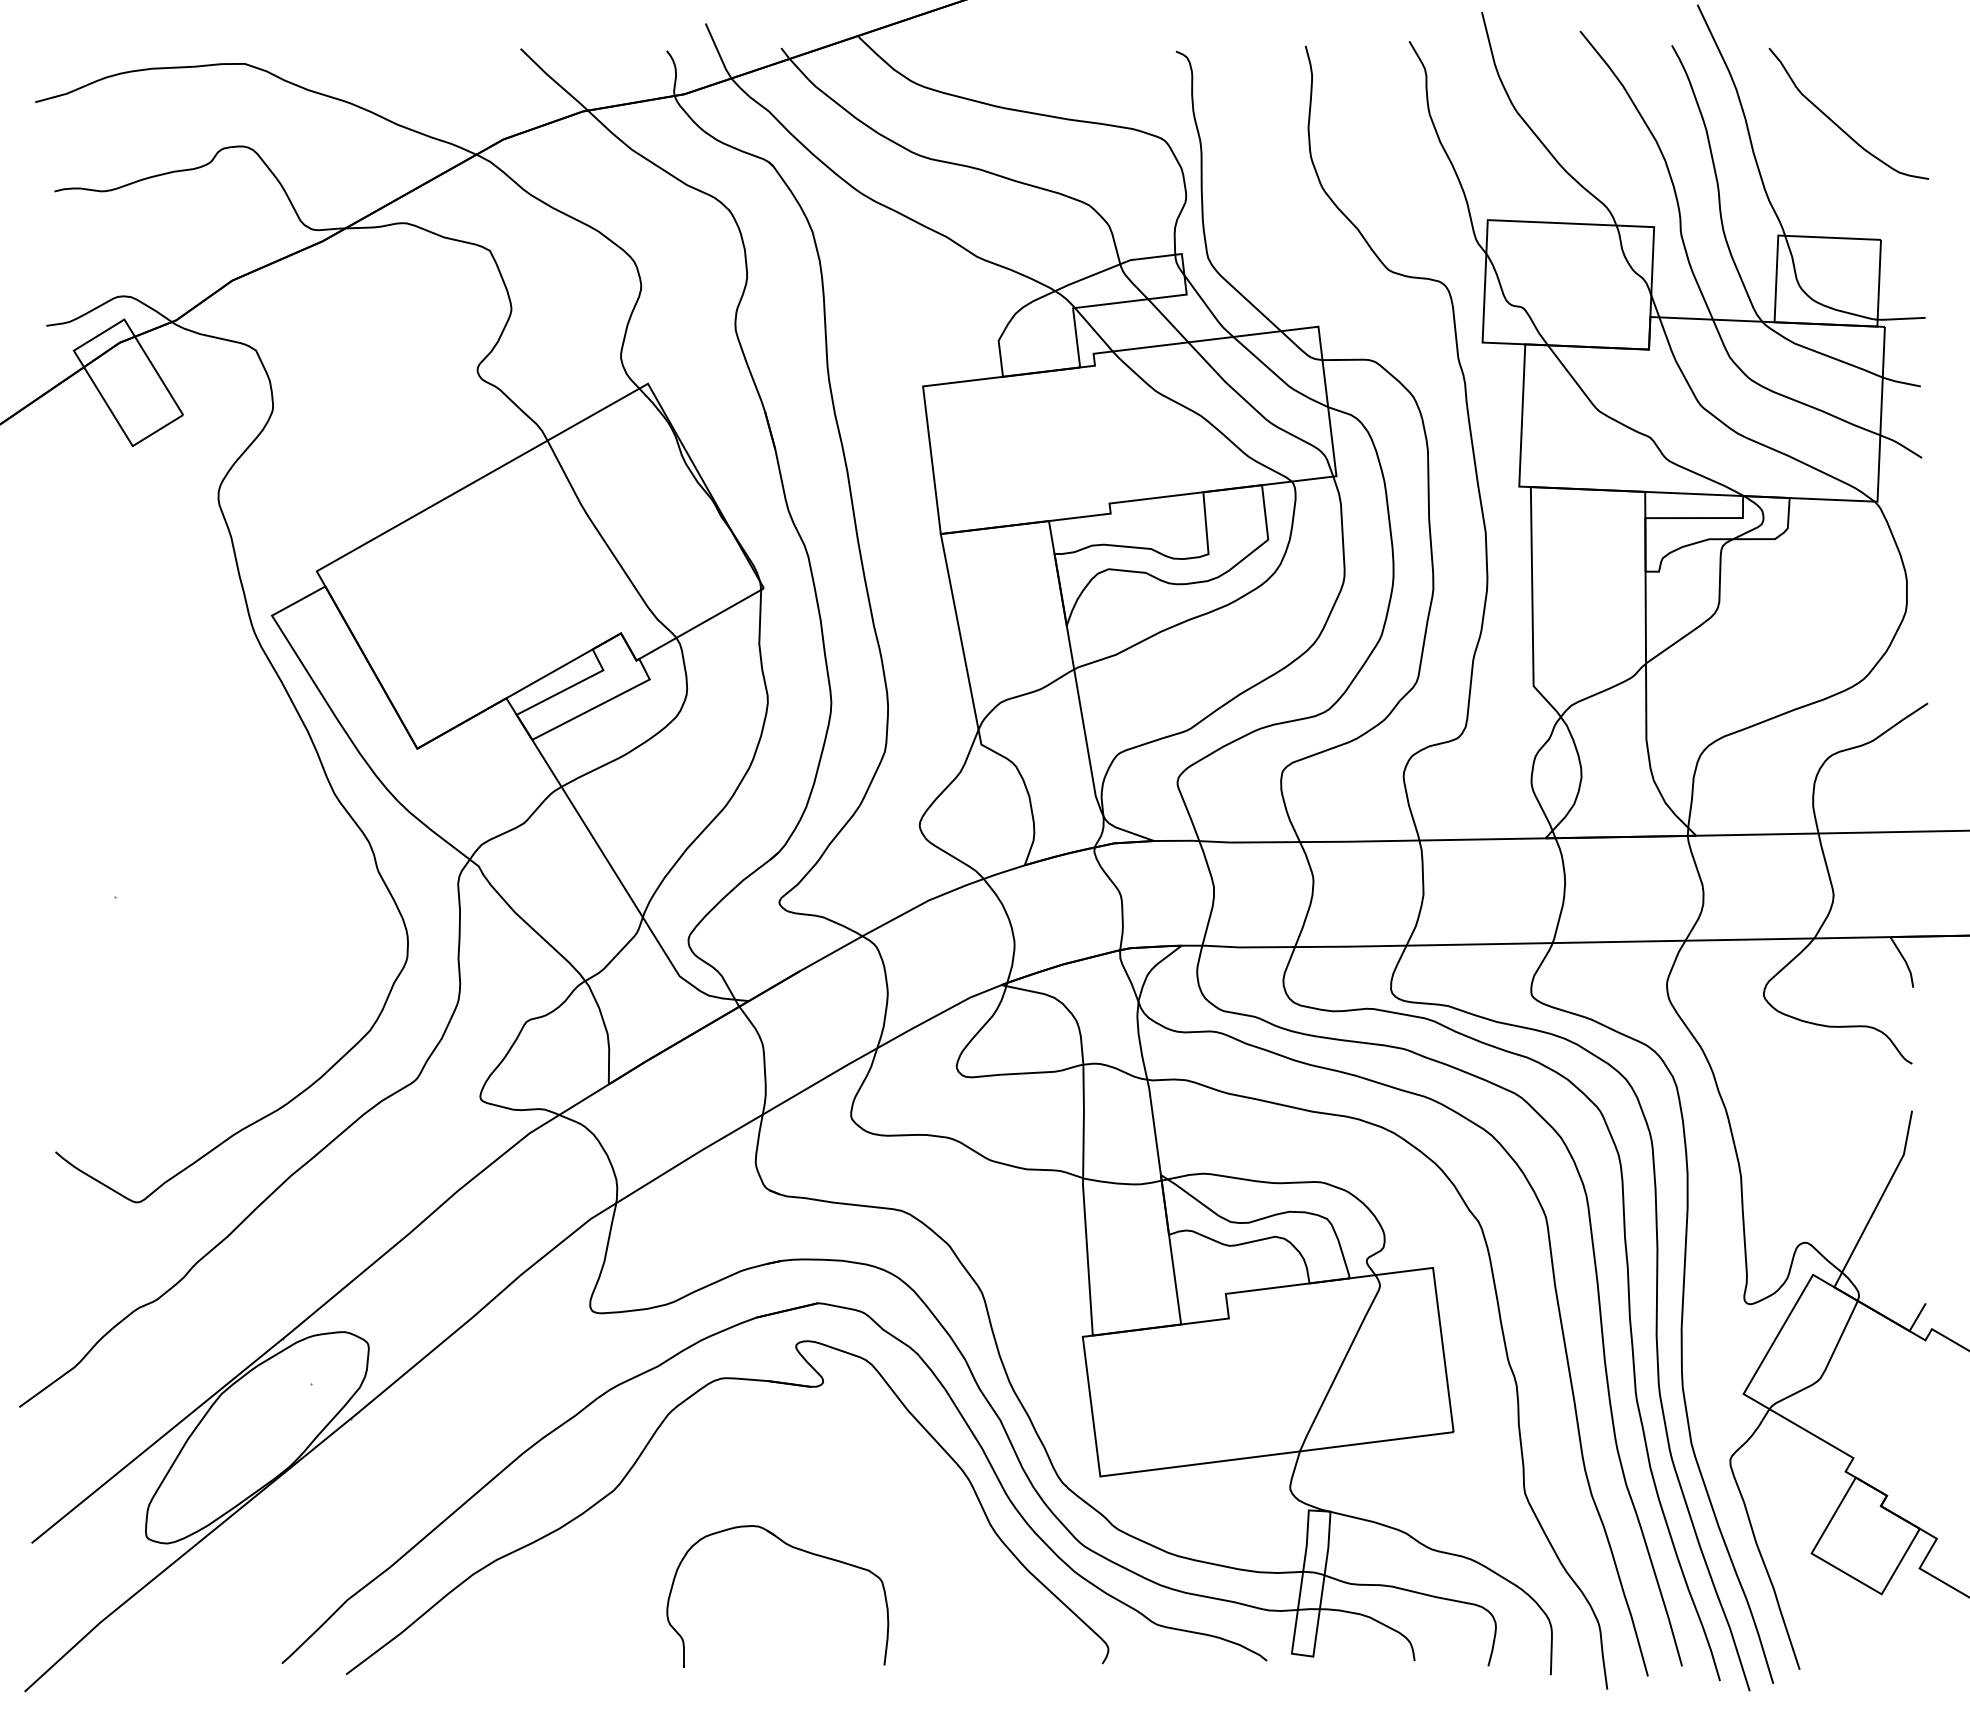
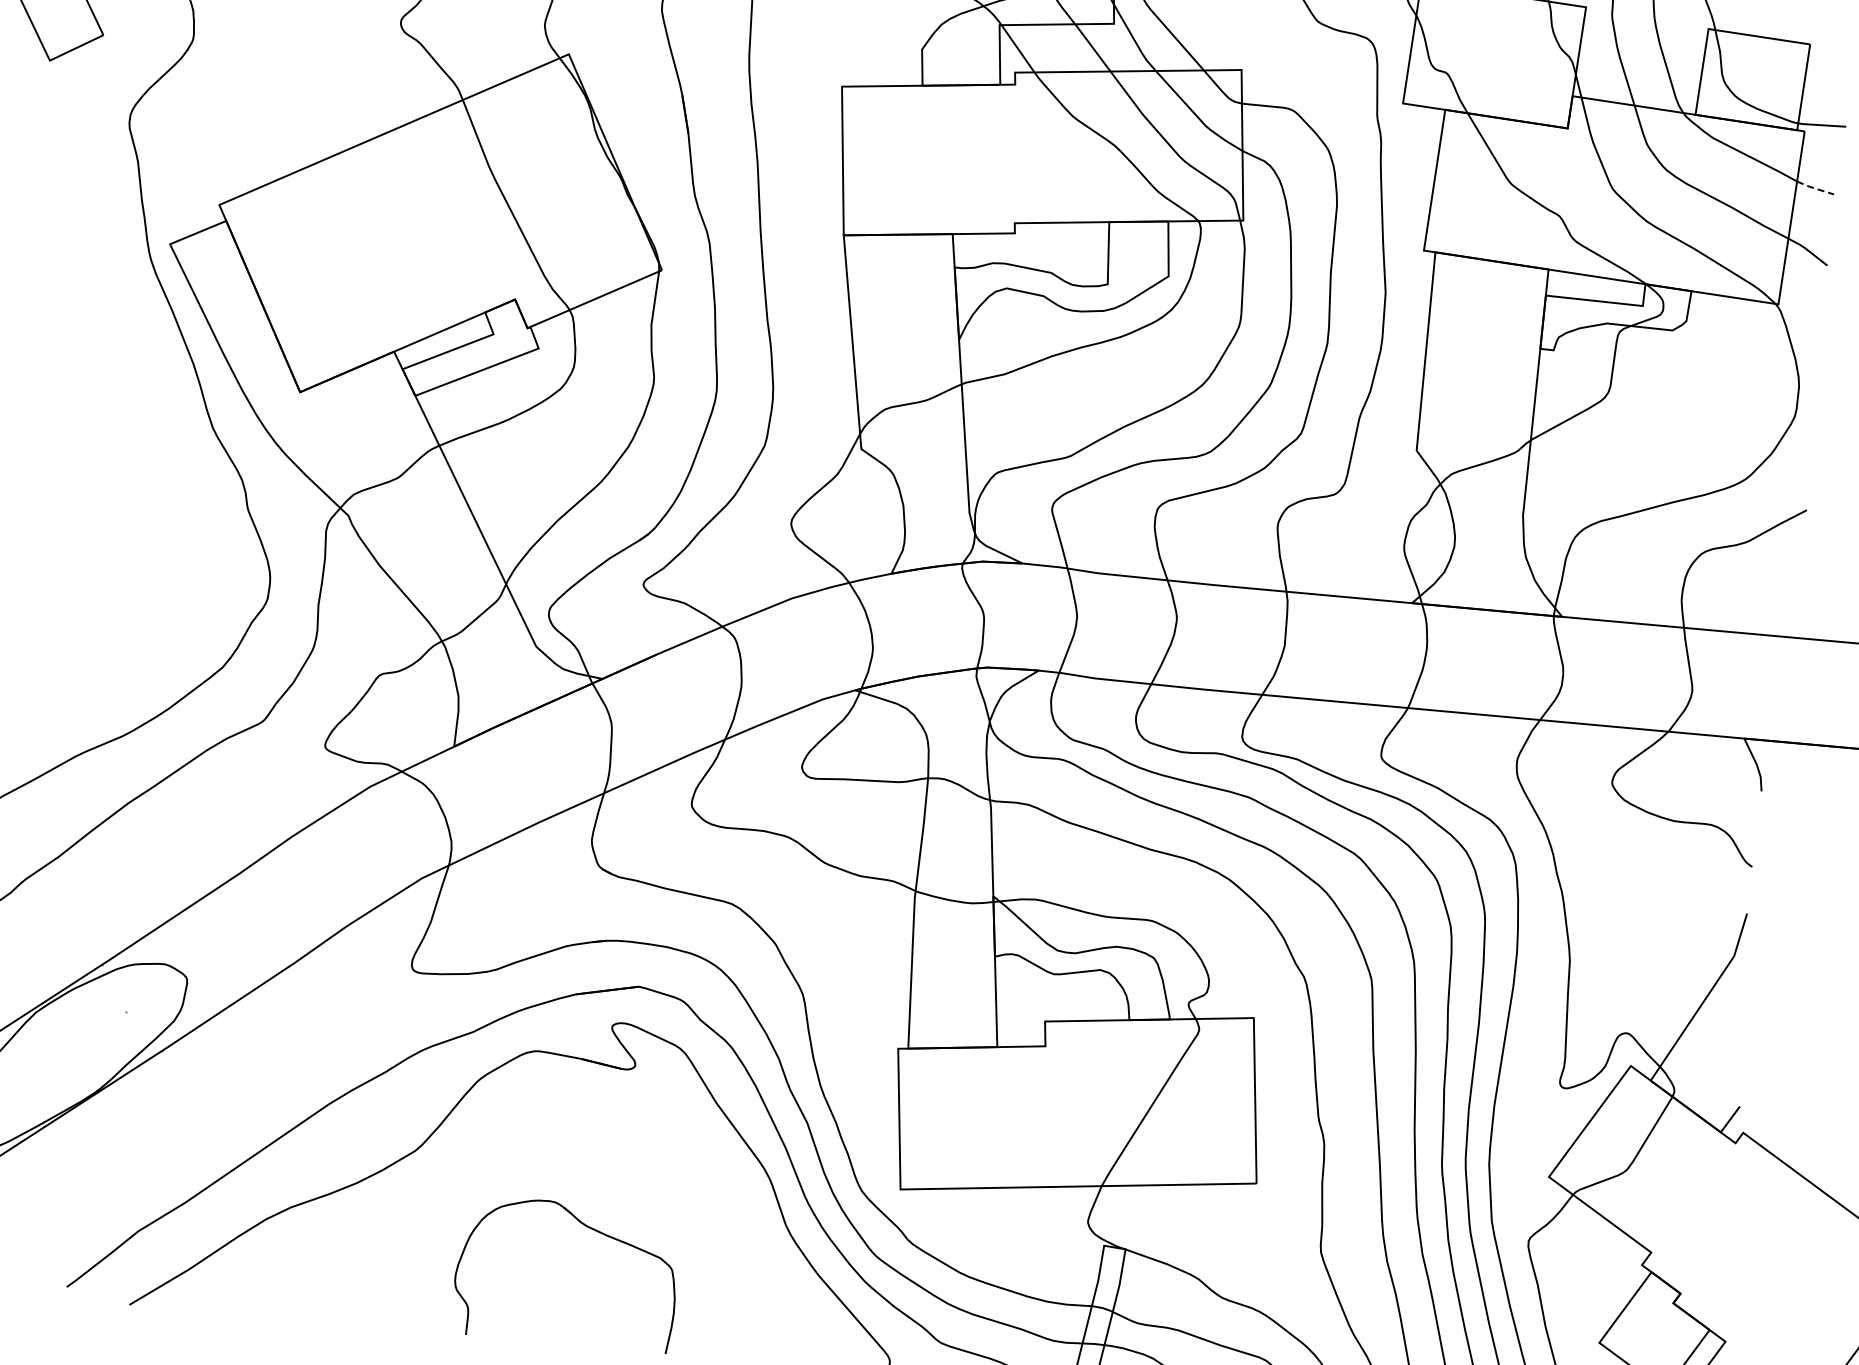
line: (1900, 382) -> (1814, 188), solid -> dashed

